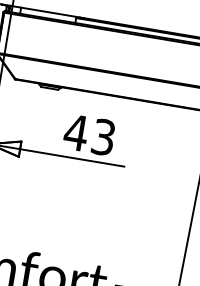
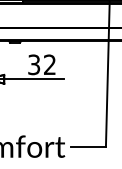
text: (89, 134) -> (41, 64), 43 -> 32

